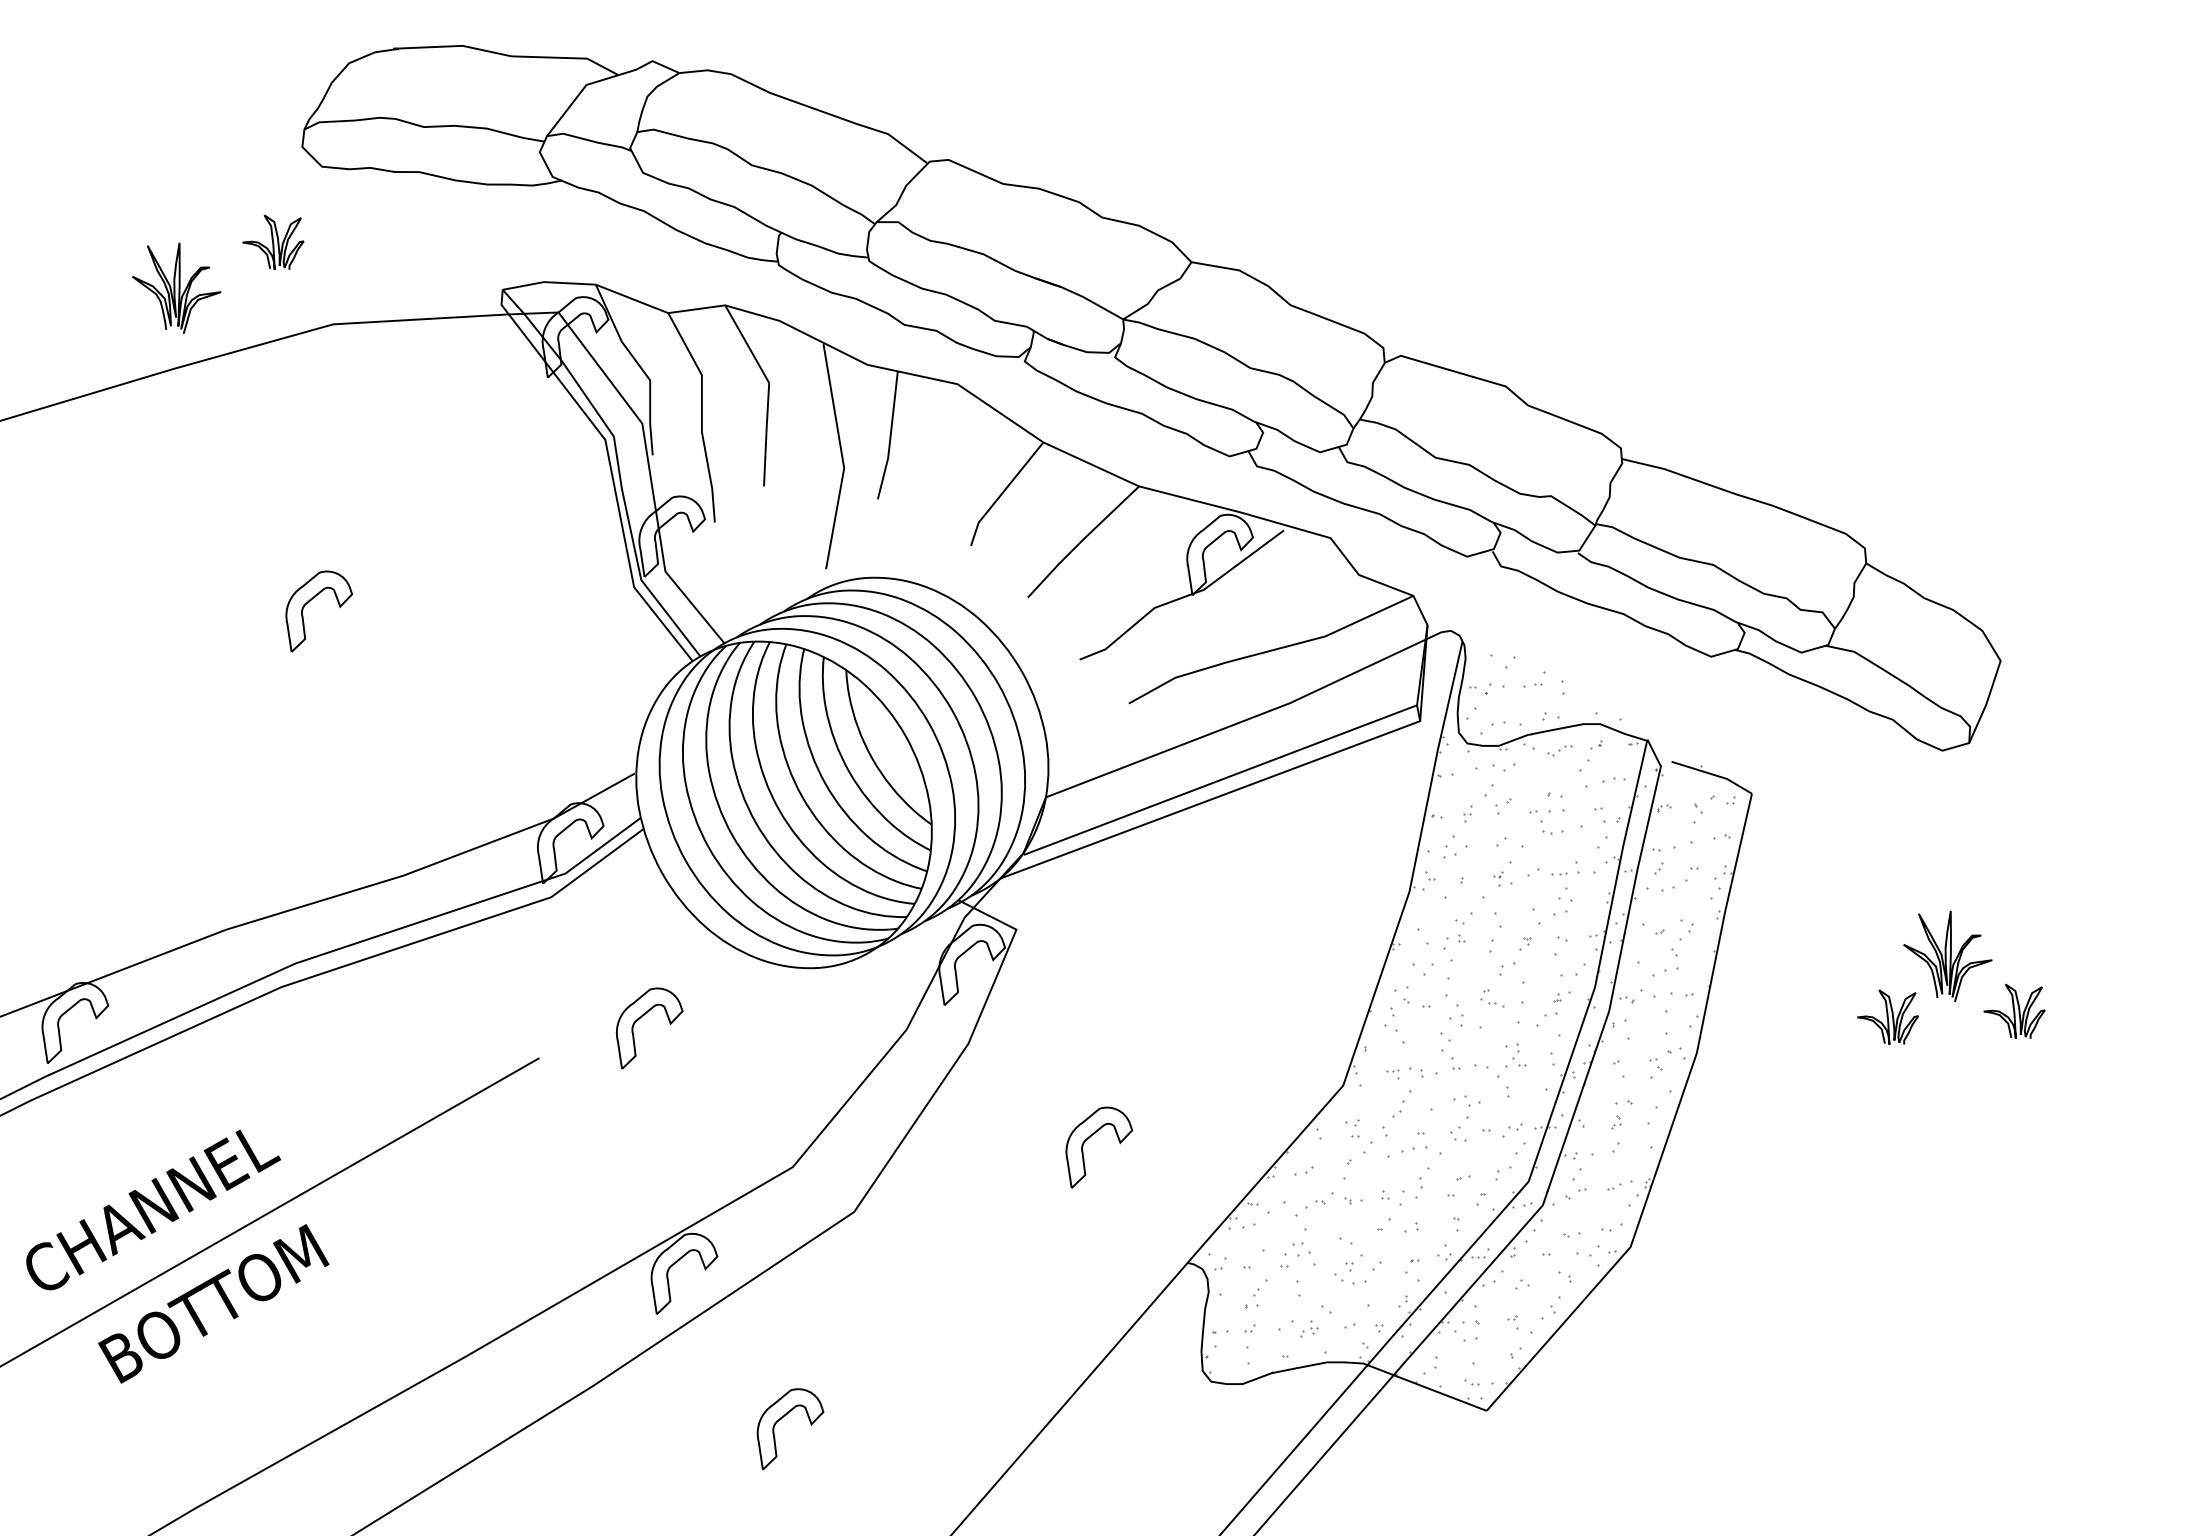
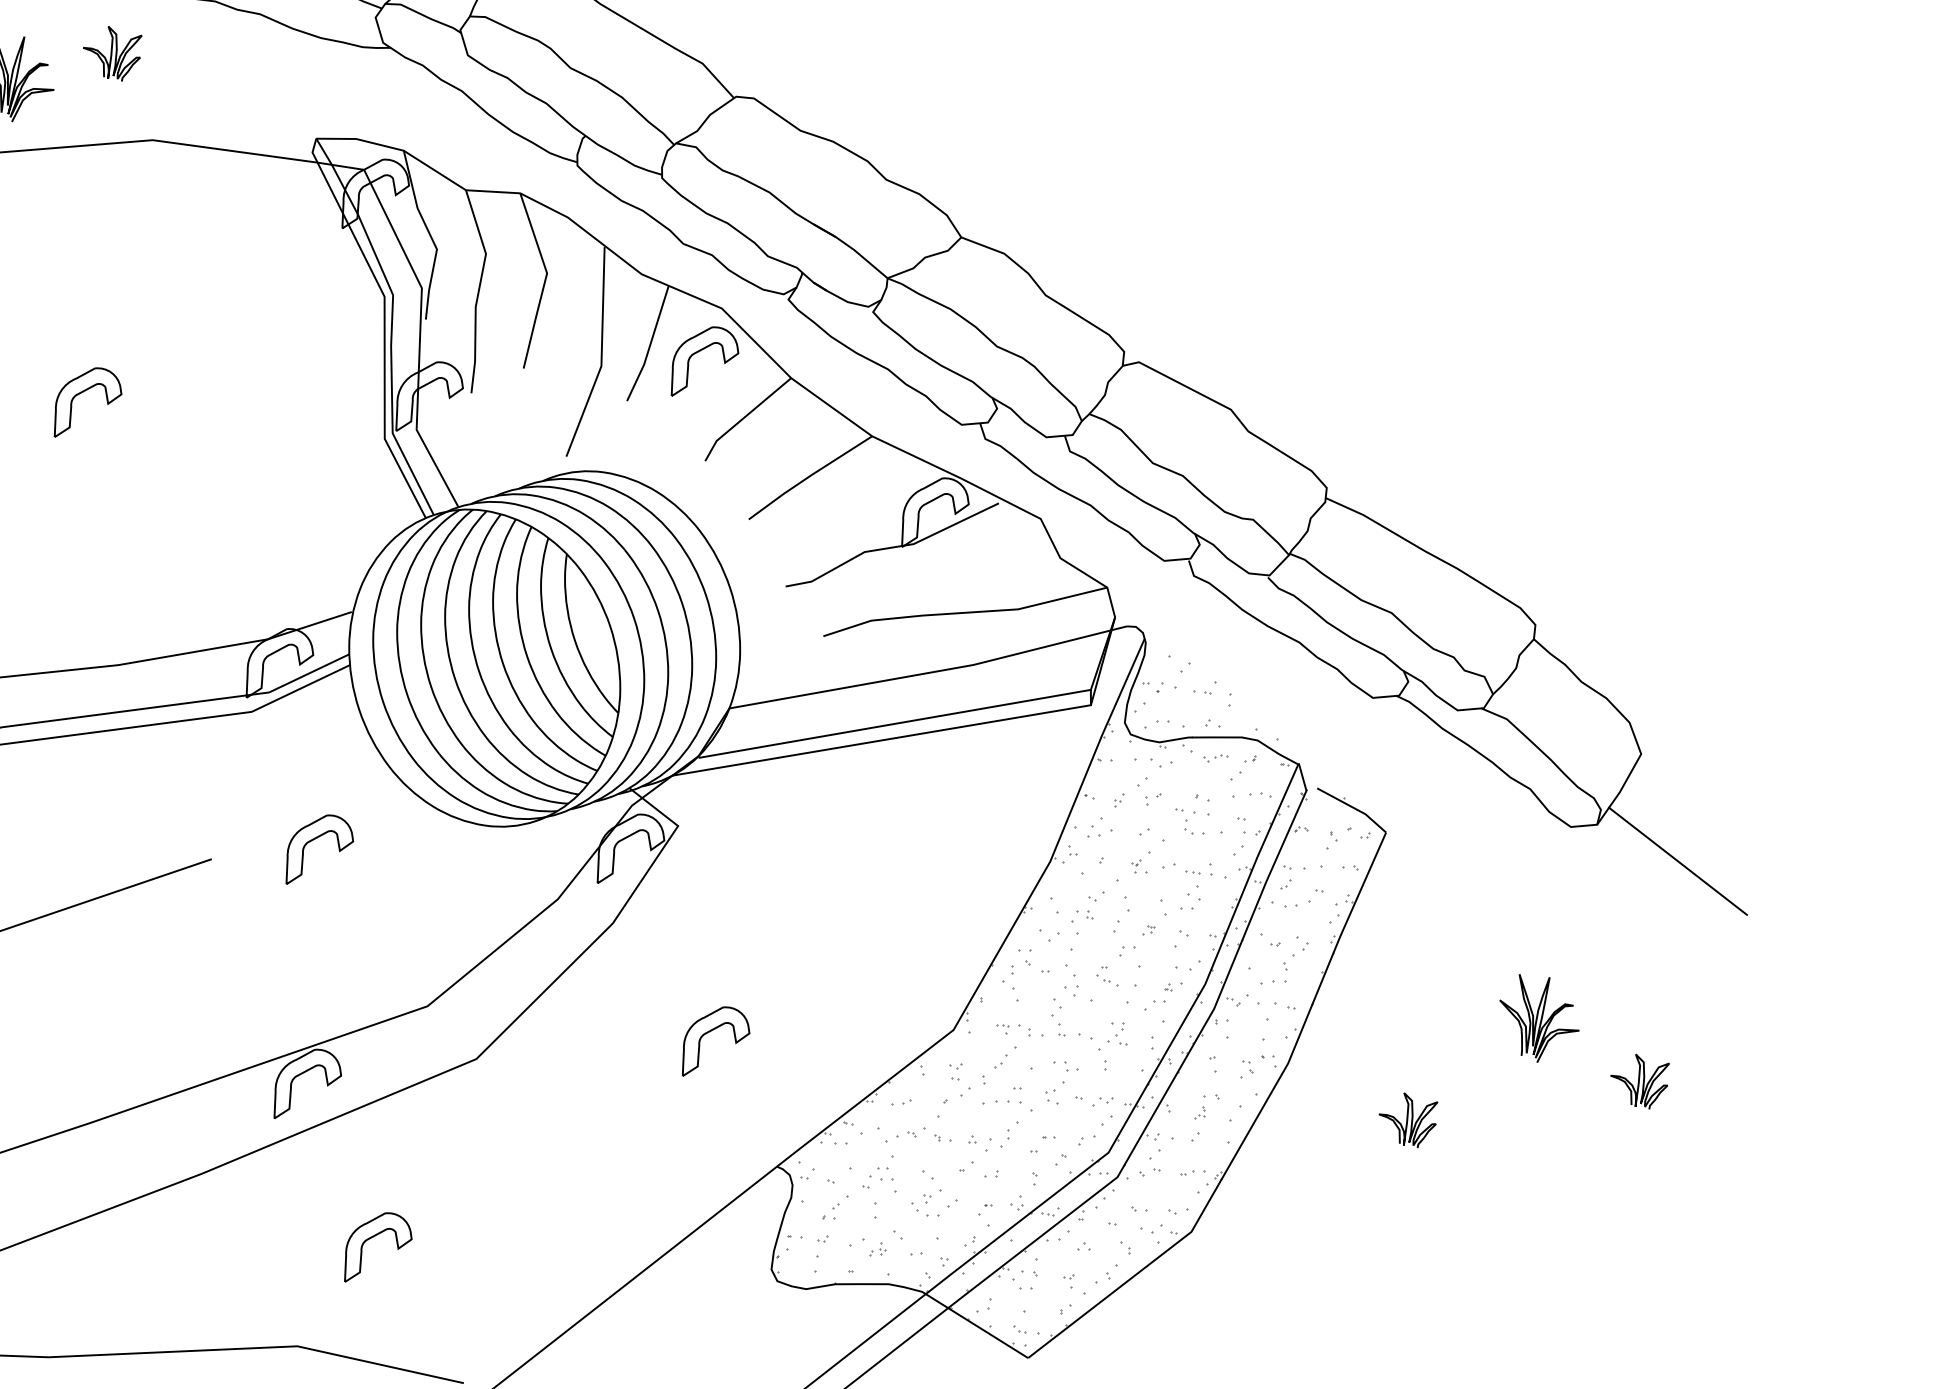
part: (942, 434) -> (698, 352), added
line: (2060, 764) -> (1678, 861), added
curve: (2014, 1010) -> (1639, 1080), moved
curve: (1888, 1016) -> (1408, 1119), moved

